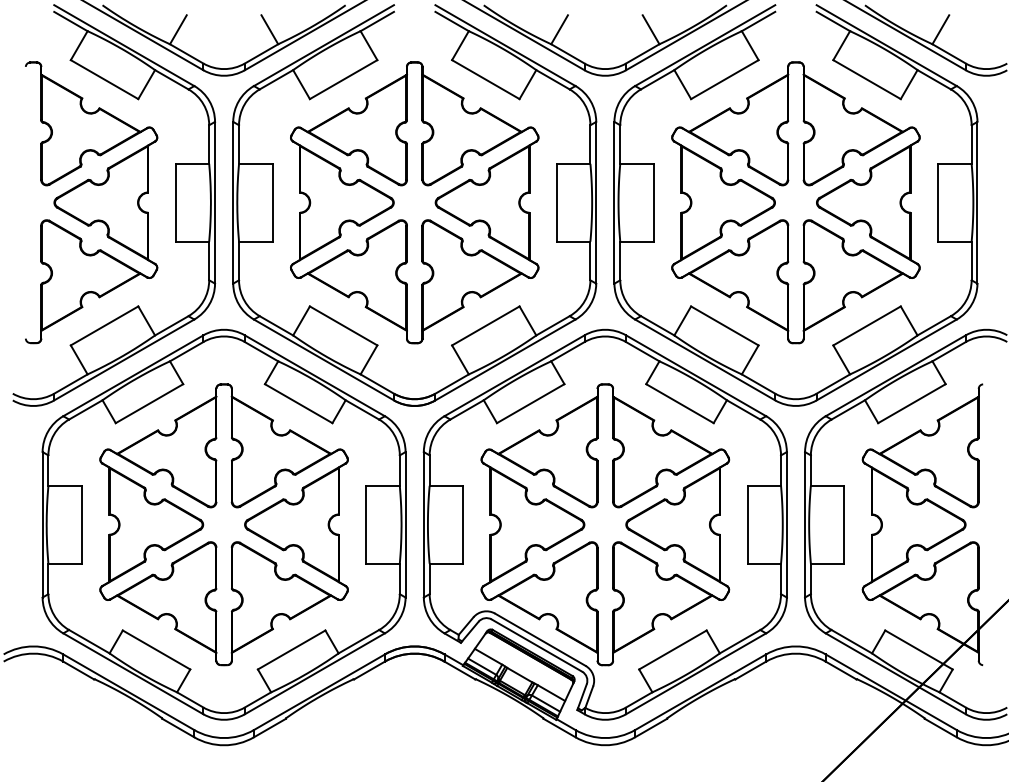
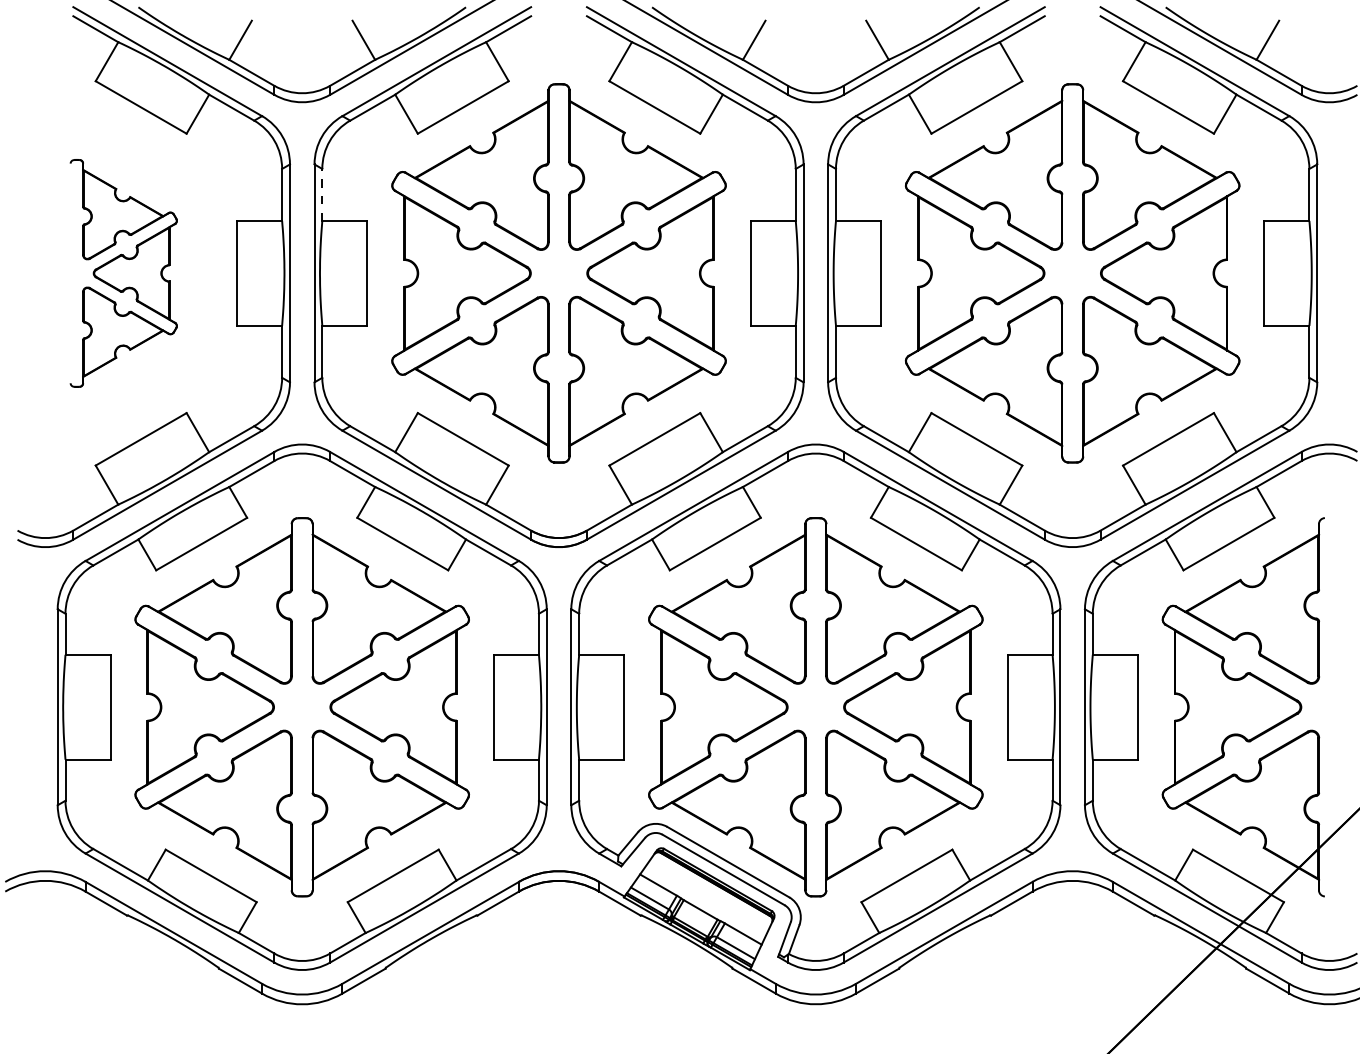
line: (239, 144) -> (322, 194), solid -> dashed
part: (91, 202) -> (123, 273), size x0.6

